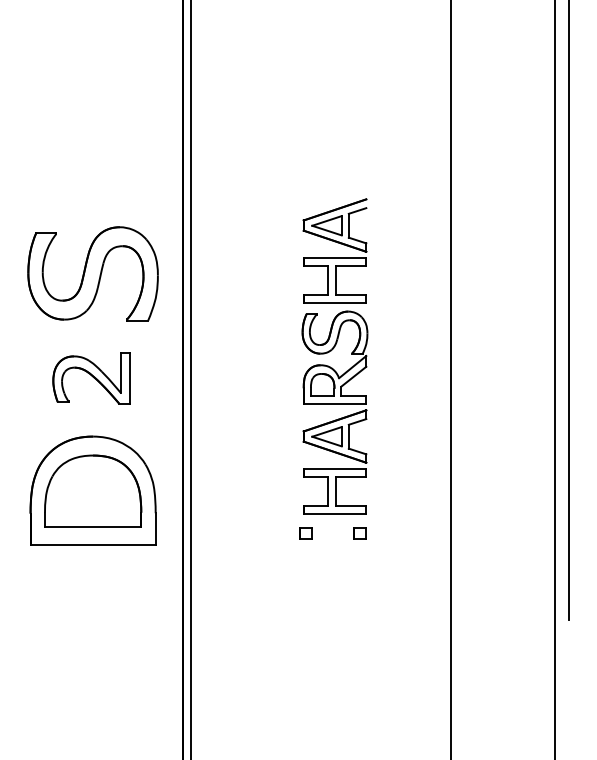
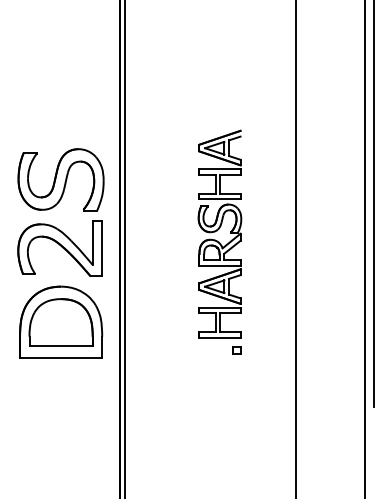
part: (90, 378) -> (59, 248), size x1.67
part: (305, 533) -> (200, 350), removed

